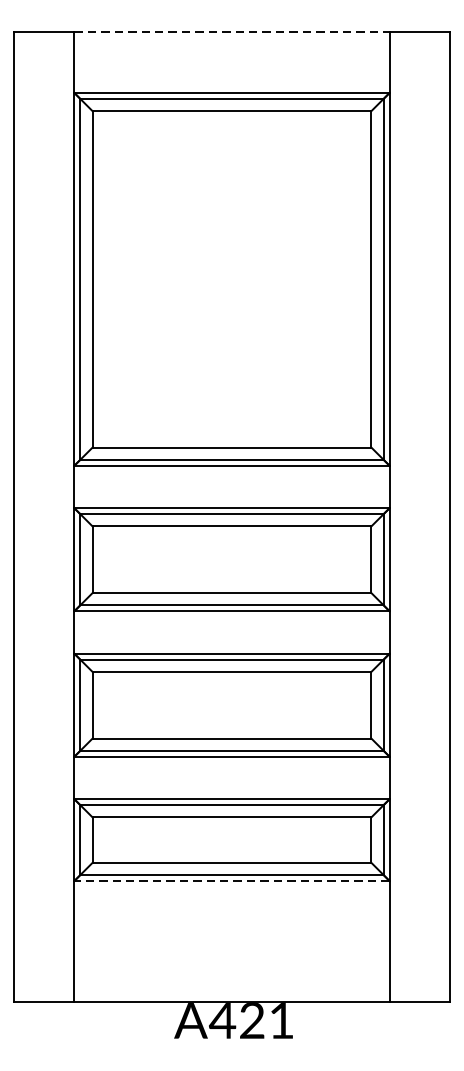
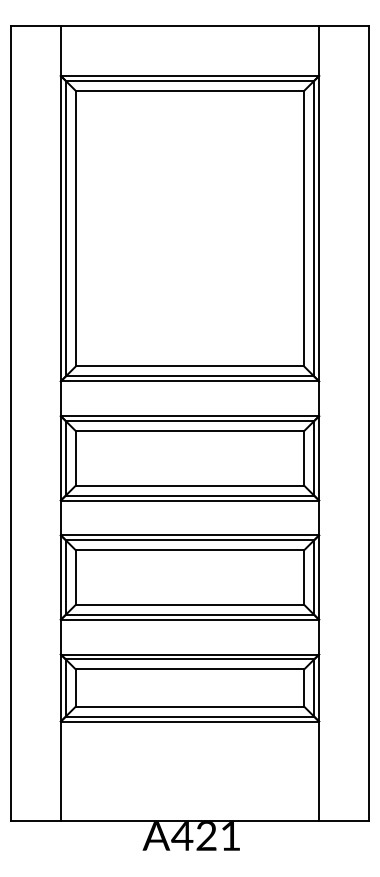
line: (232, 32) -> (190, 26), dashed -> solid
line: (231, 880) -> (189, 721), dashed -> solid

